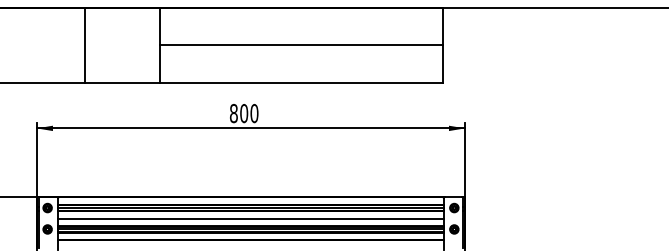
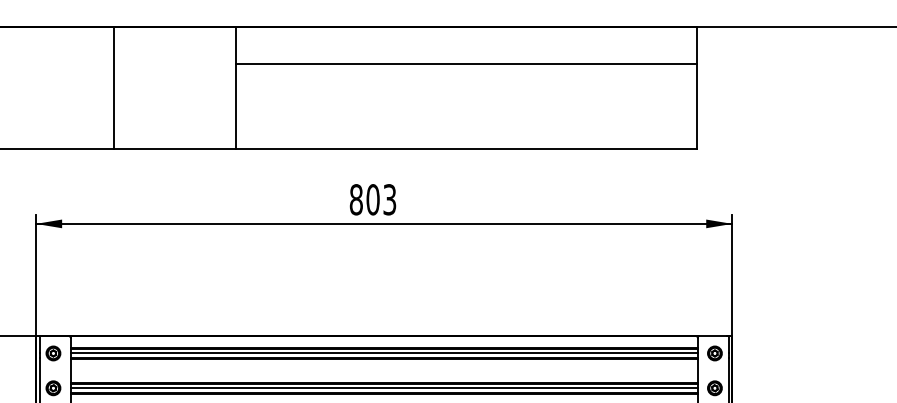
line: (301, 45) -> (466, 64), moved
text: (254, 113) -> (389, 199), 800 -> 803
line: (250, 218) -> (383, 370), removed

